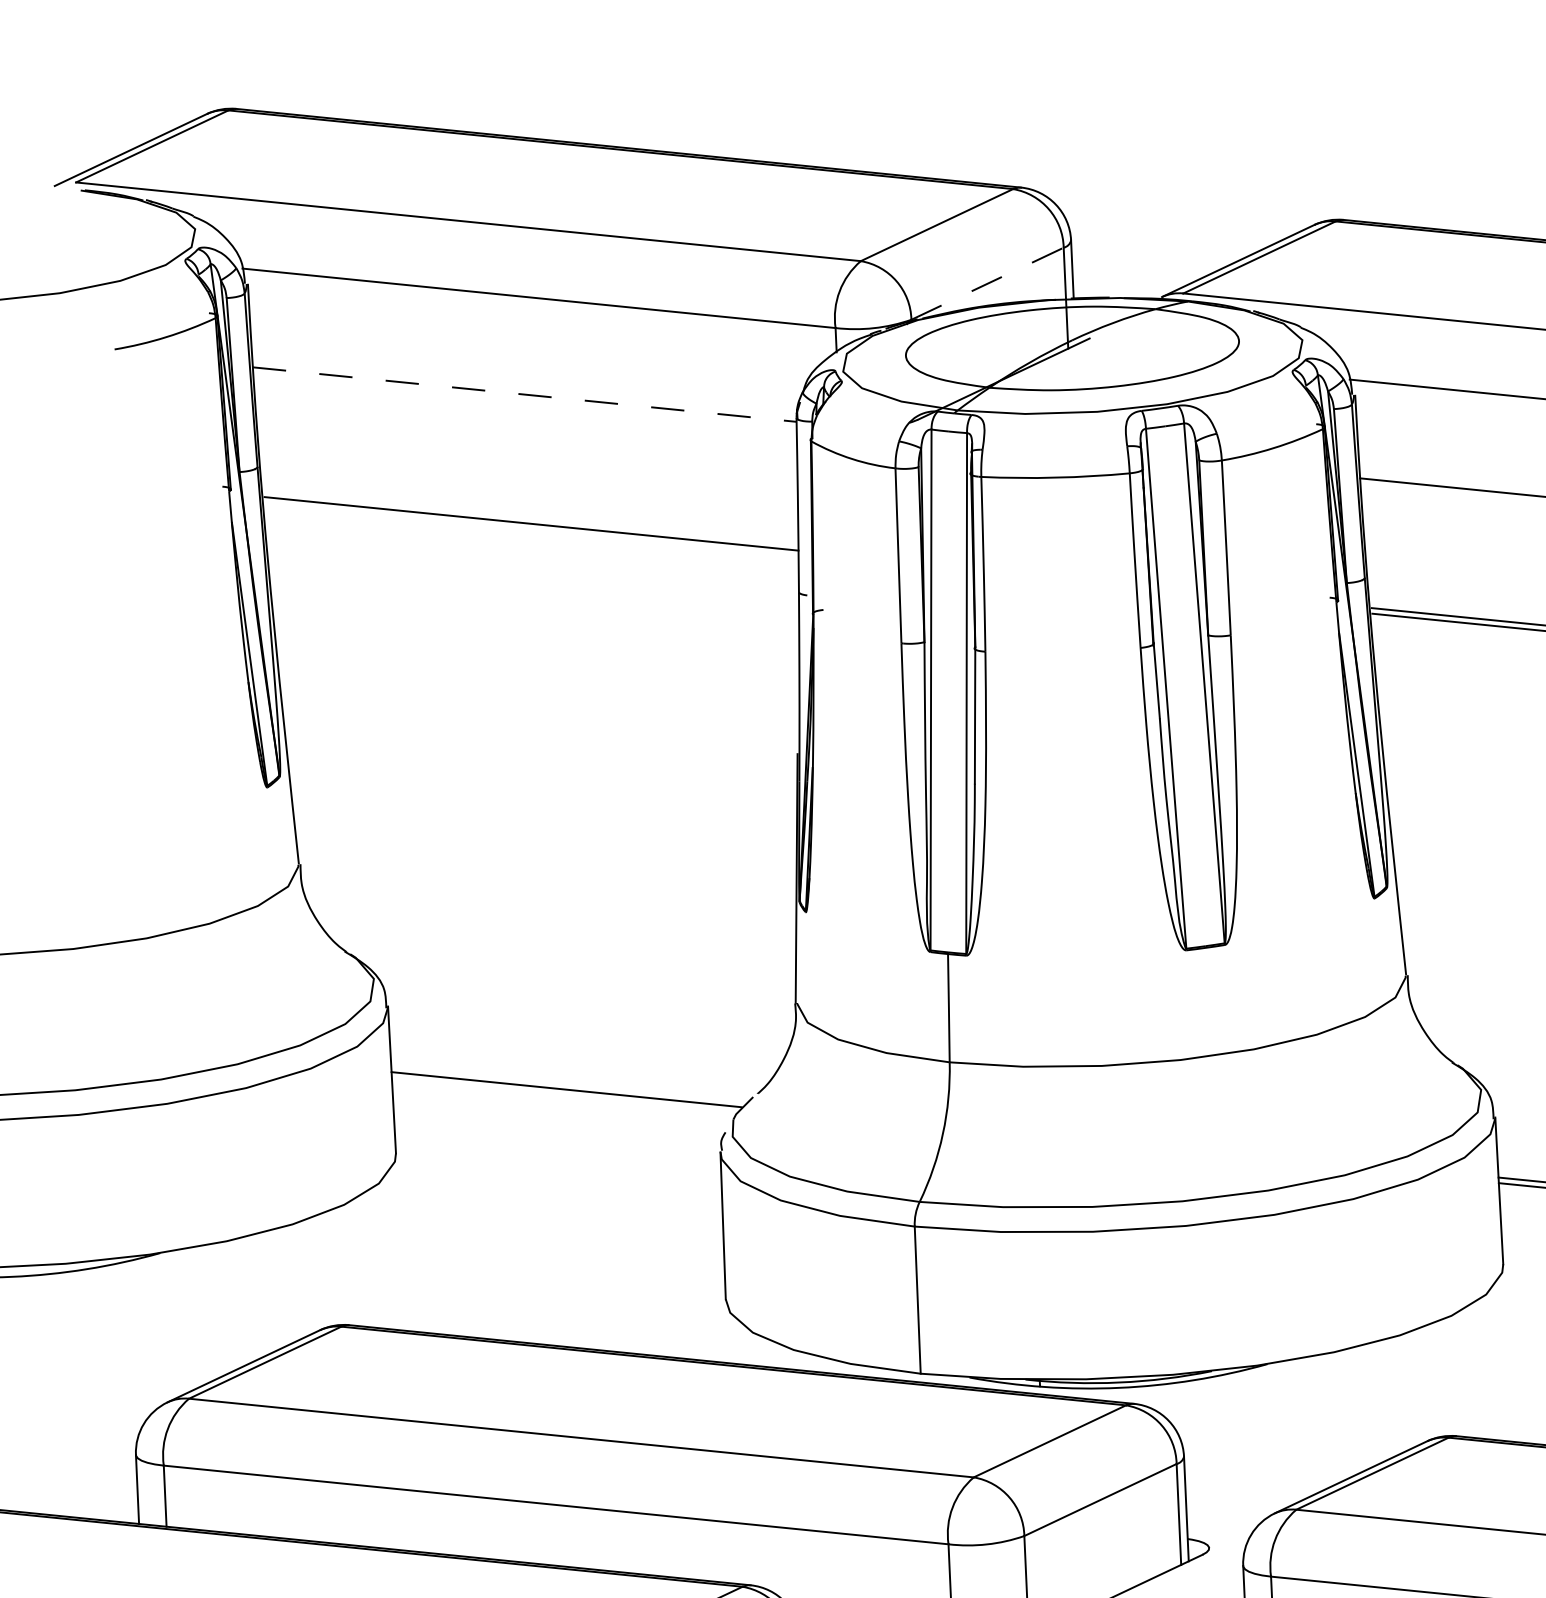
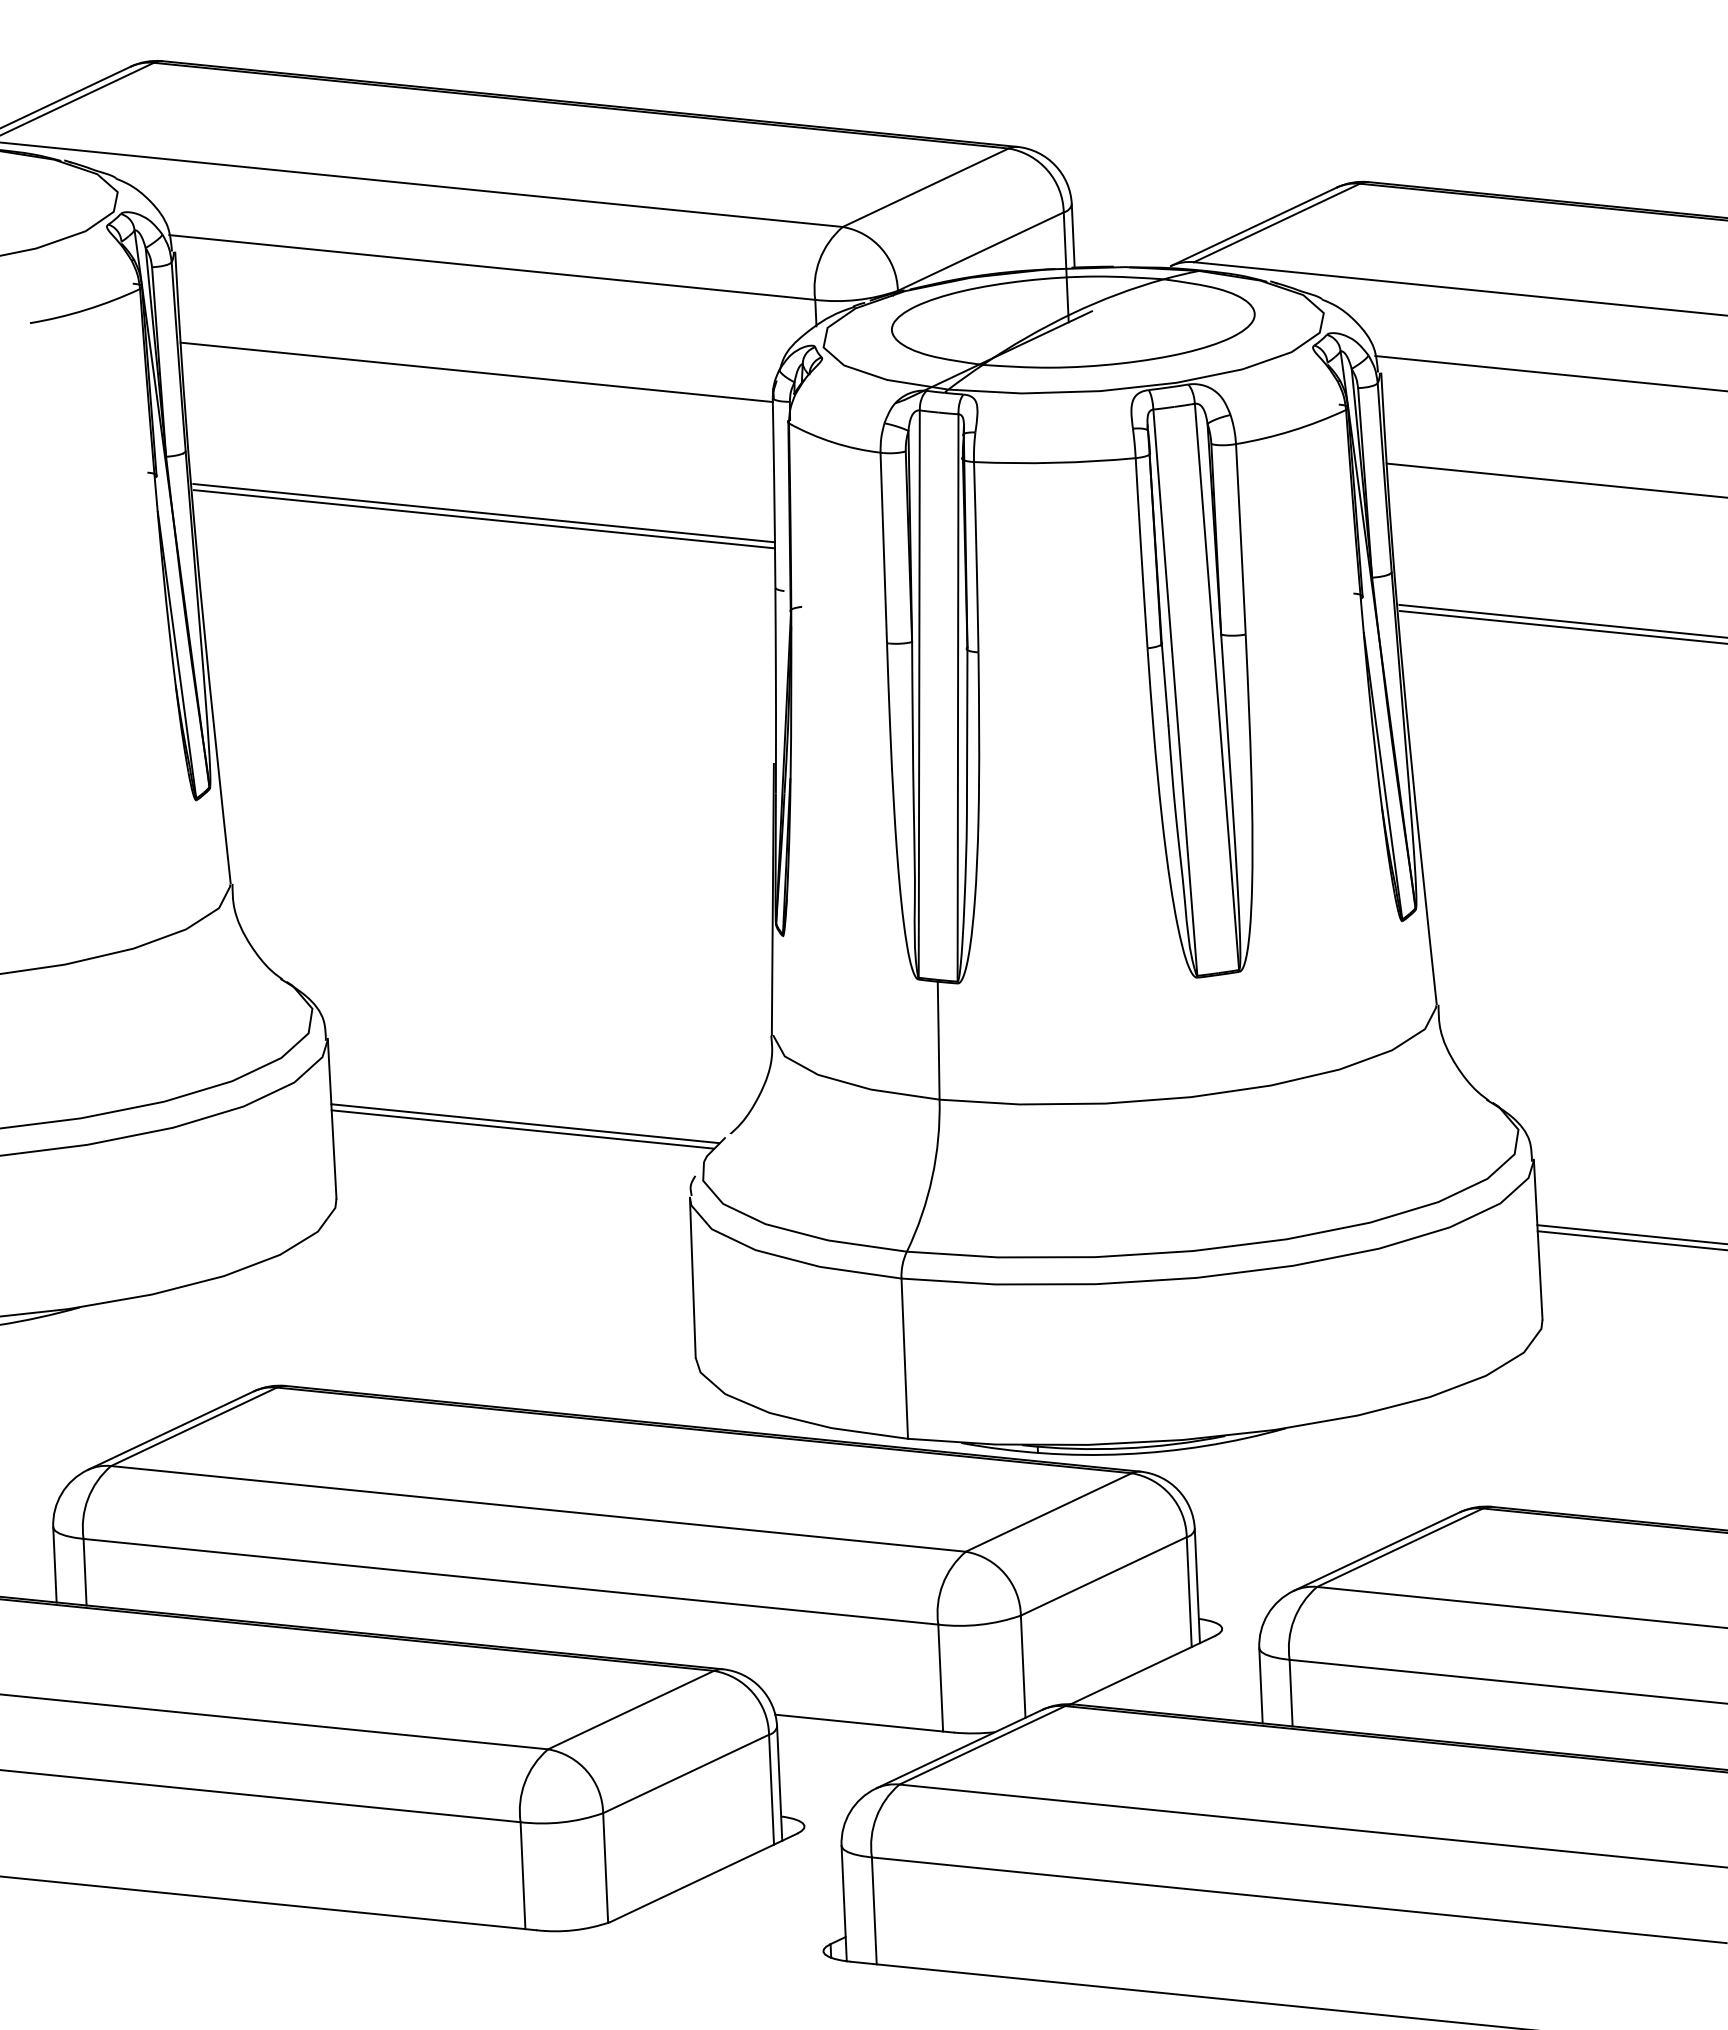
line: (987, 283) -> (980, 251), dashed -> solid
line: (524, 394) -> (476, 372), dashed -> solid
line: (530, 529) -> (483, 519), added
line: (568, 1084) -> (524, 1123), added

